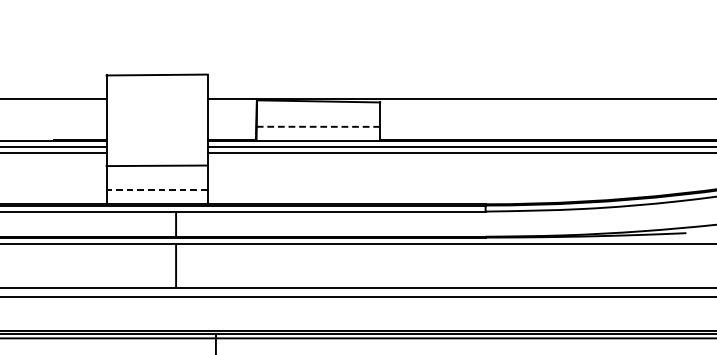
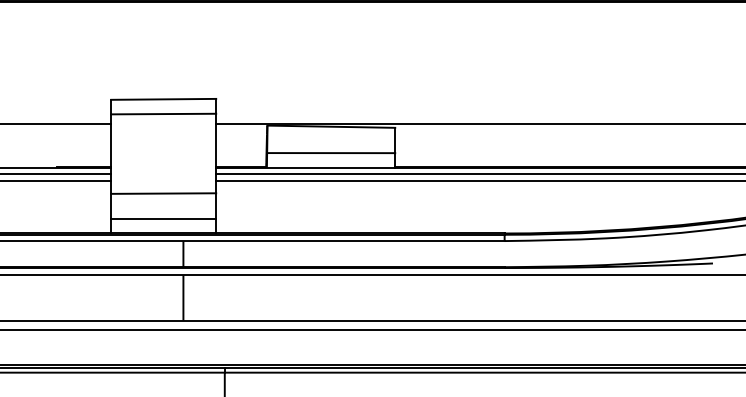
line: (156, 88) -> (163, 113), added
line: (318, 127) -> (331, 153), dashed -> solid
line: (156, 189) -> (163, 218), dashed -> solid

